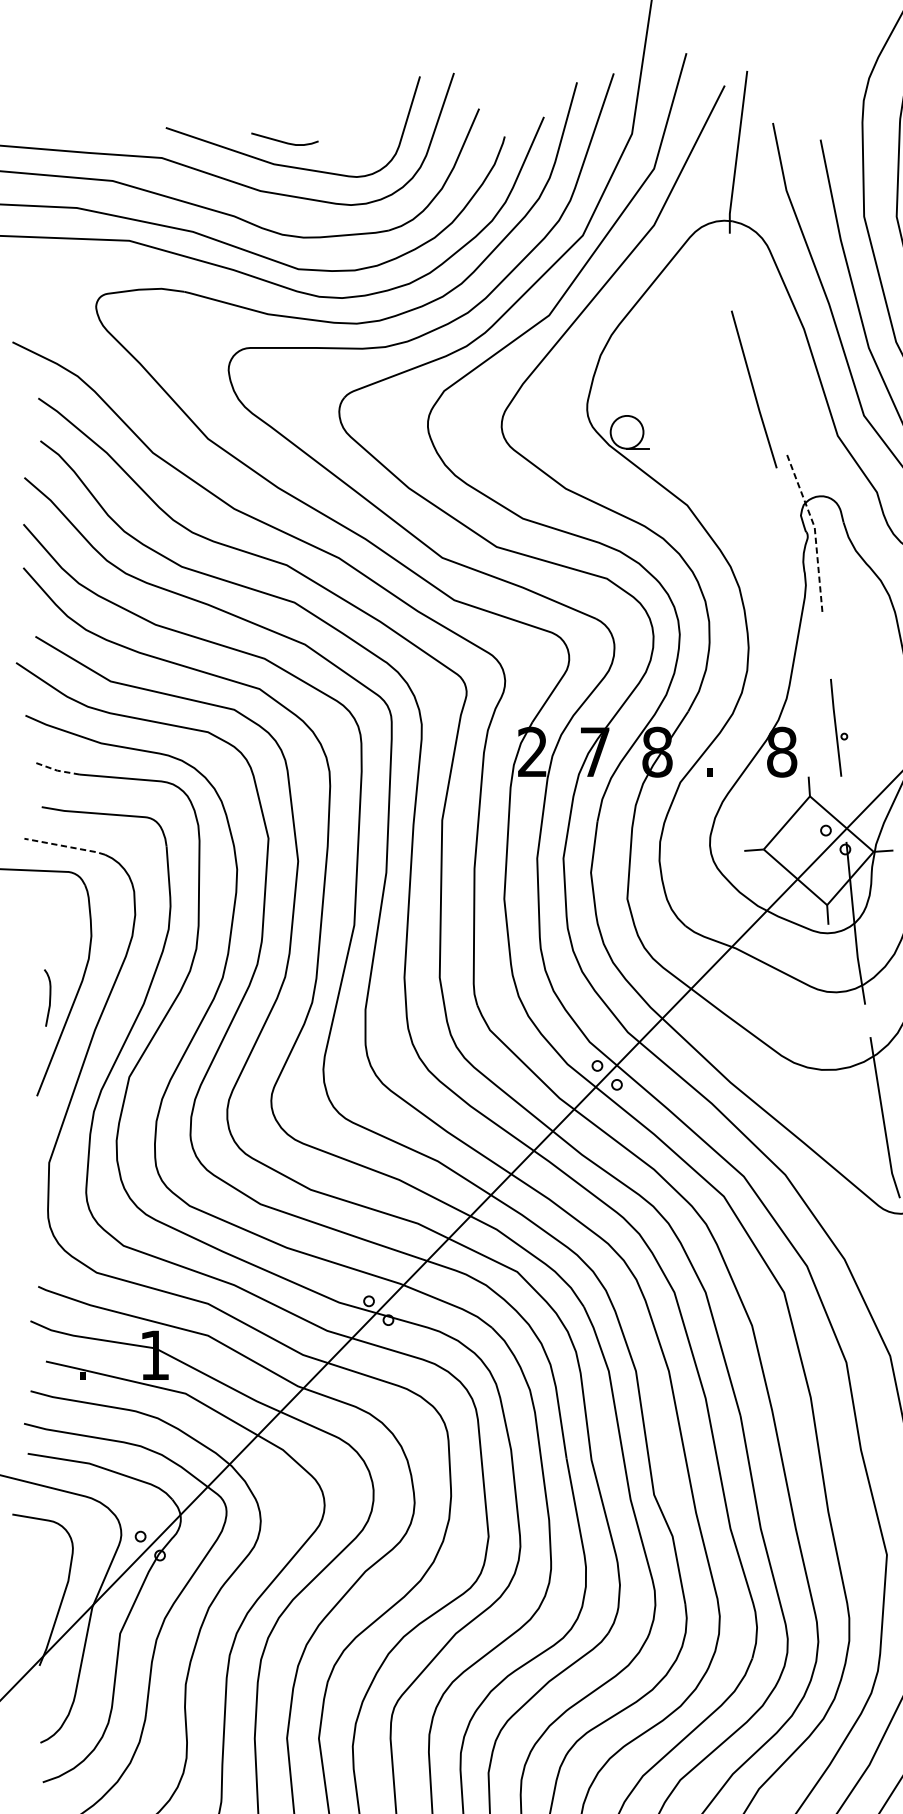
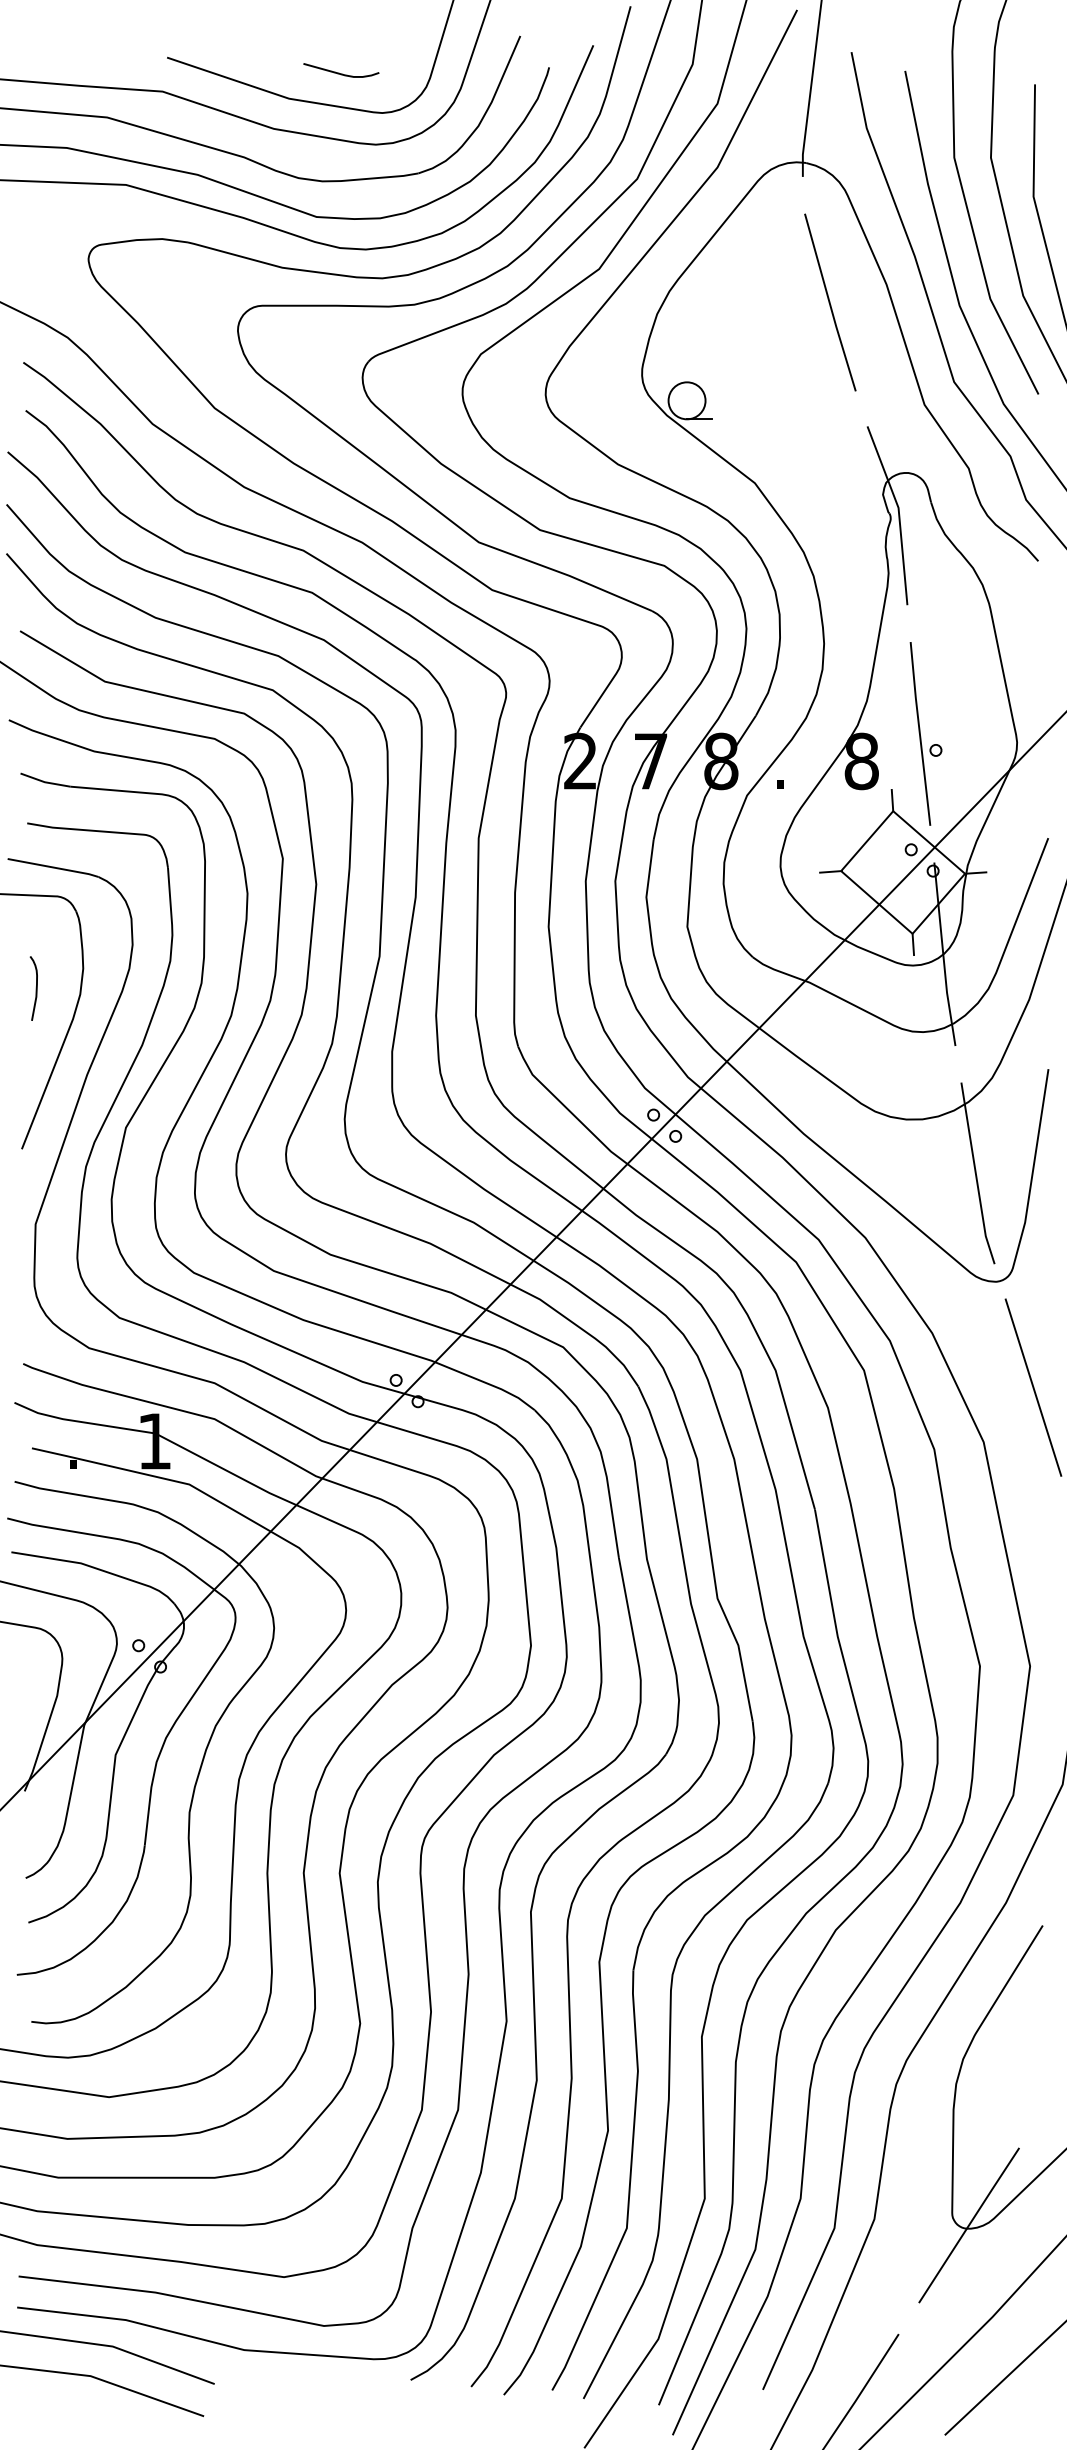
curve: (283, 141) -> (339, 72), moved
line: (754, 389) -> (830, 302), moved
line: (814, 531) -> (898, 512), dashed -> solid
part: (838, 727) -> (925, 733), size x1.67
line: (57, 770) -> (44, 782), dashed -> solid
line: (65, 846) -> (54, 867), dashed -> solid
curve: (49, 997) -> (35, 988), moved

